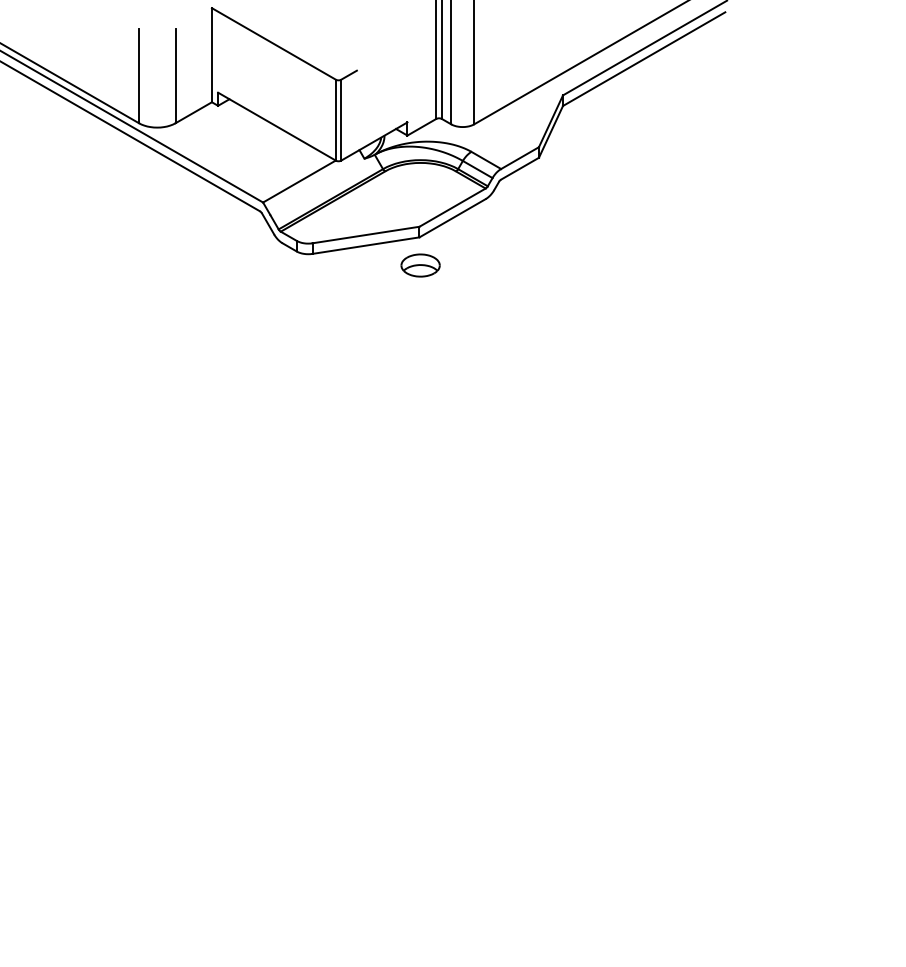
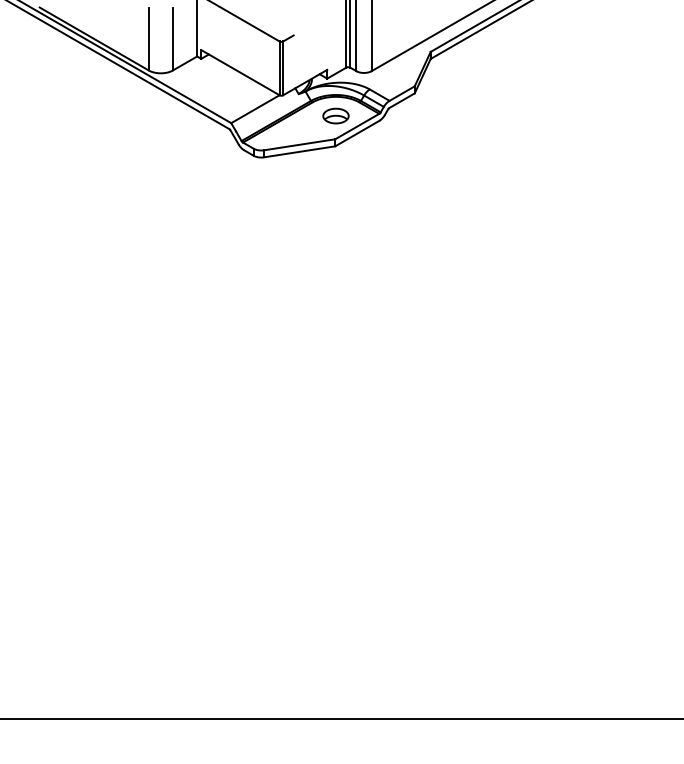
part: (419, 264) -> (335, 115), moved

